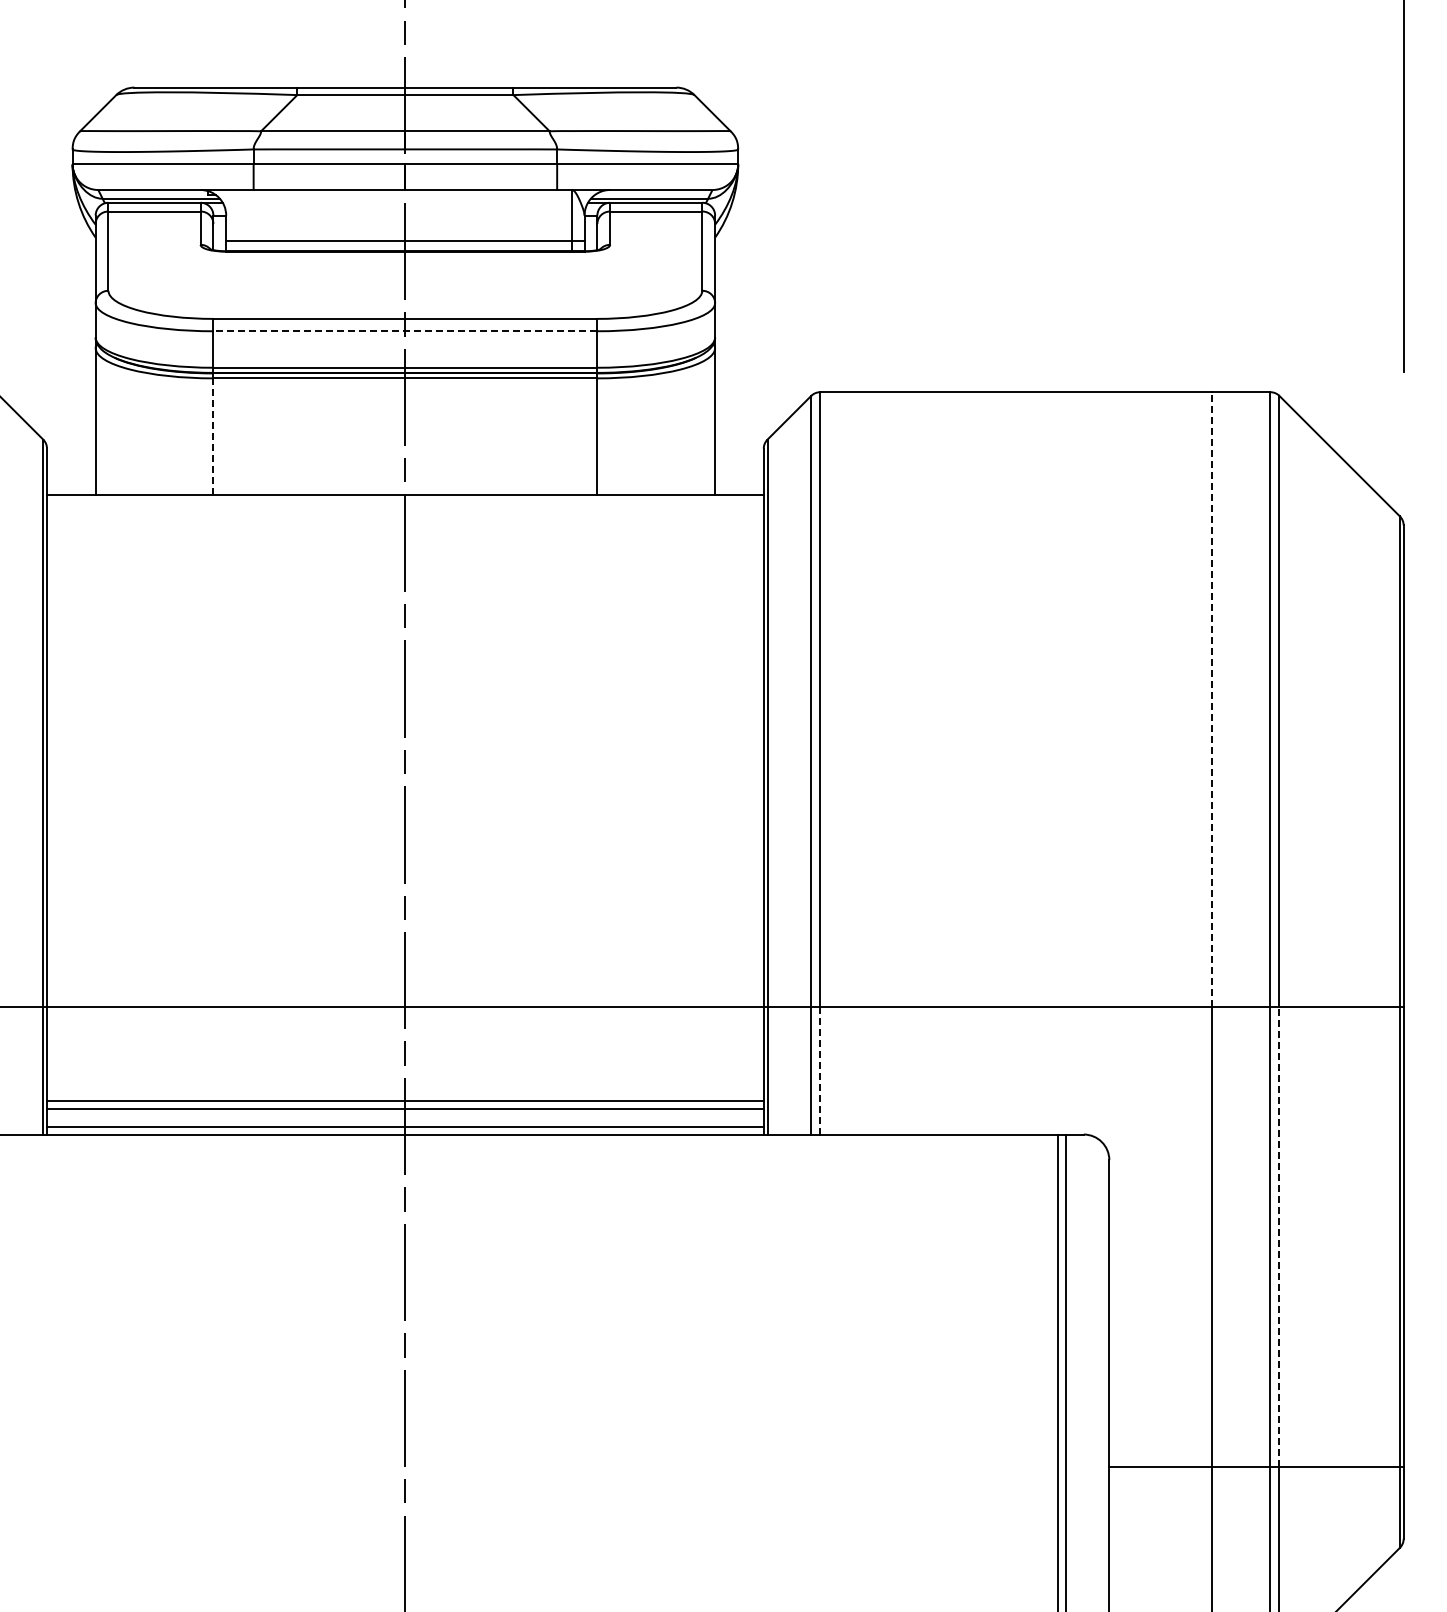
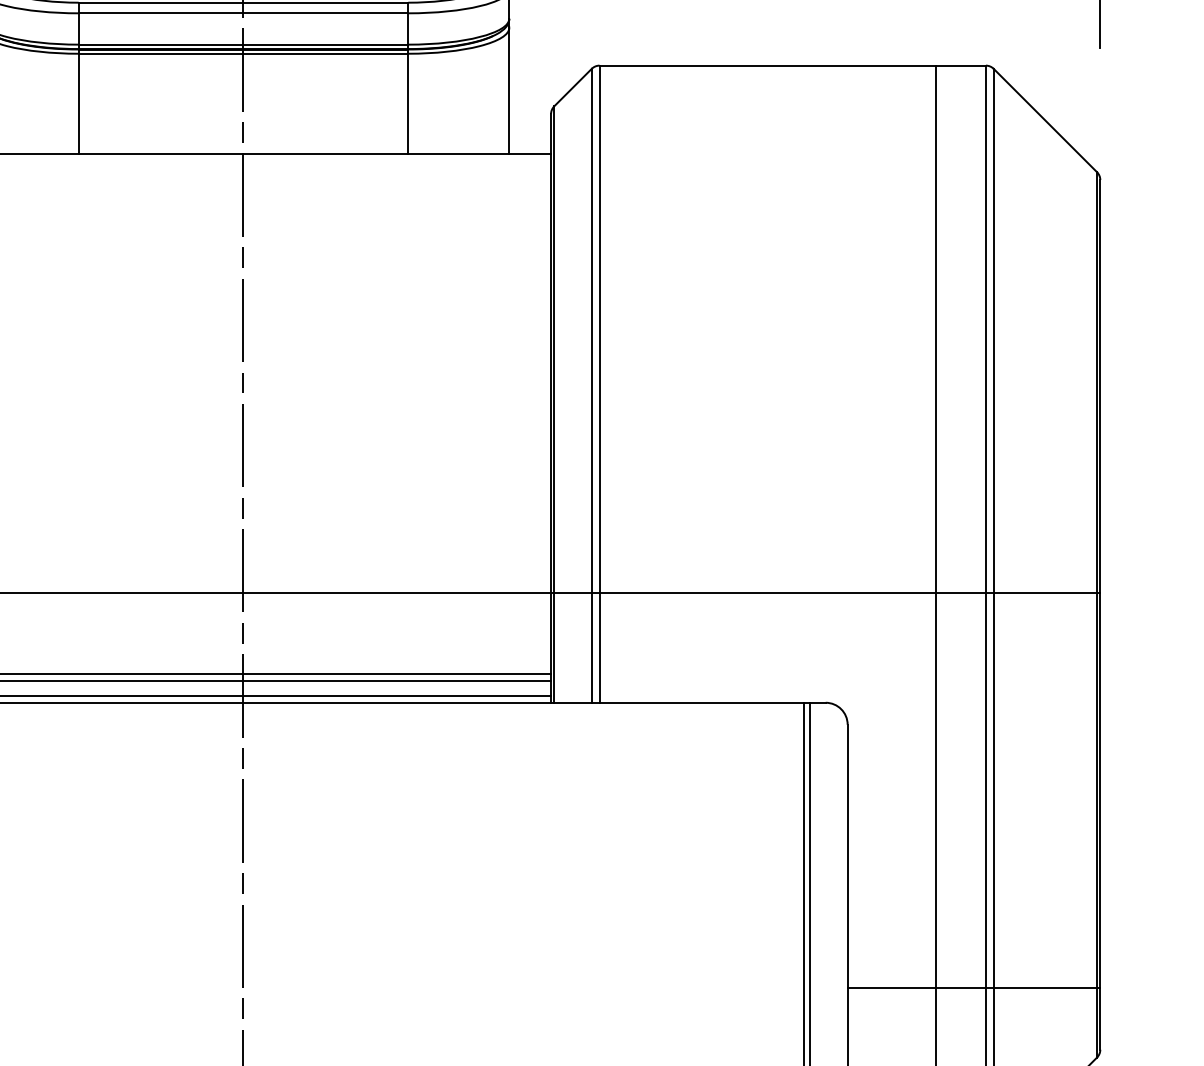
line: (405, 331) -> (243, 13), dashed -> solid
line: (213, 435) -> (78, 102), dashed -> solid
line: (1211, 698) -> (935, 328), dashed -> solid
line: (820, 1070) -> (599, 647), dashed -> solid
line: (1279, 1236) -> (993, 790), dashed -> solid

